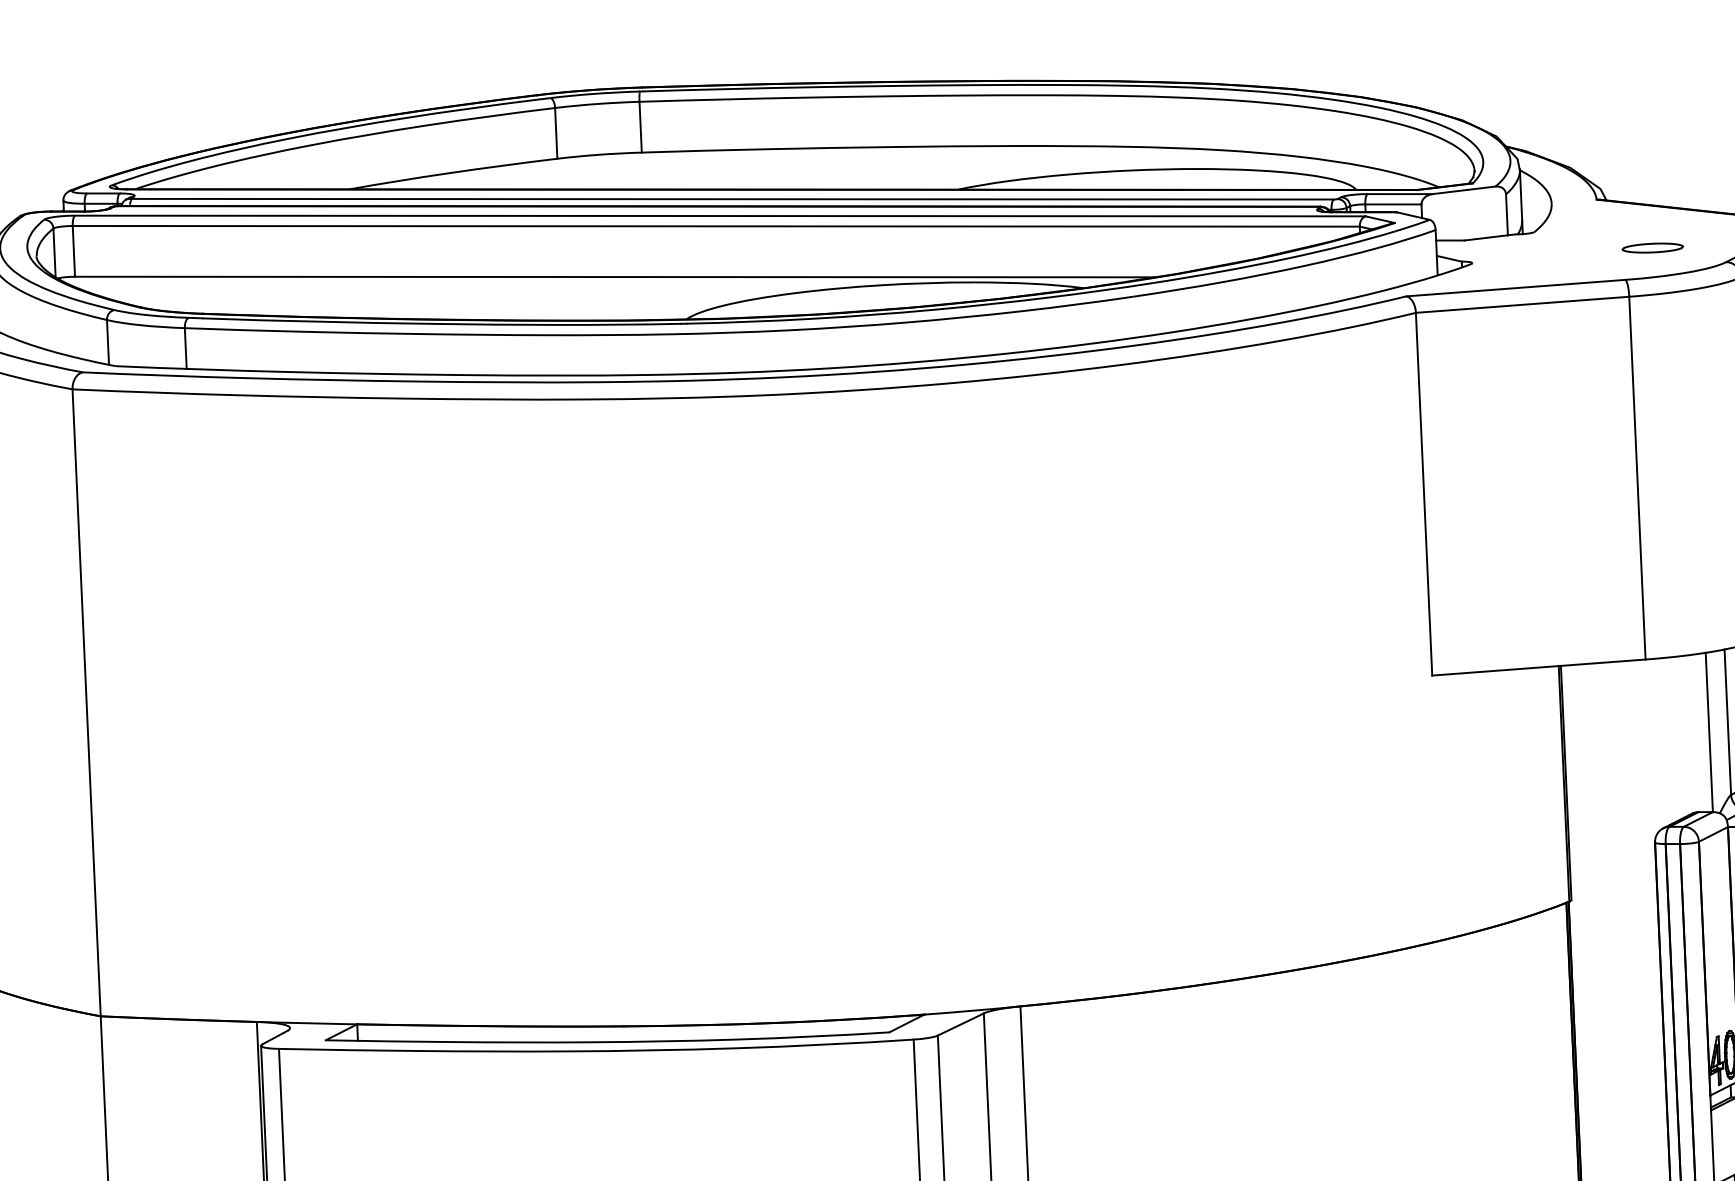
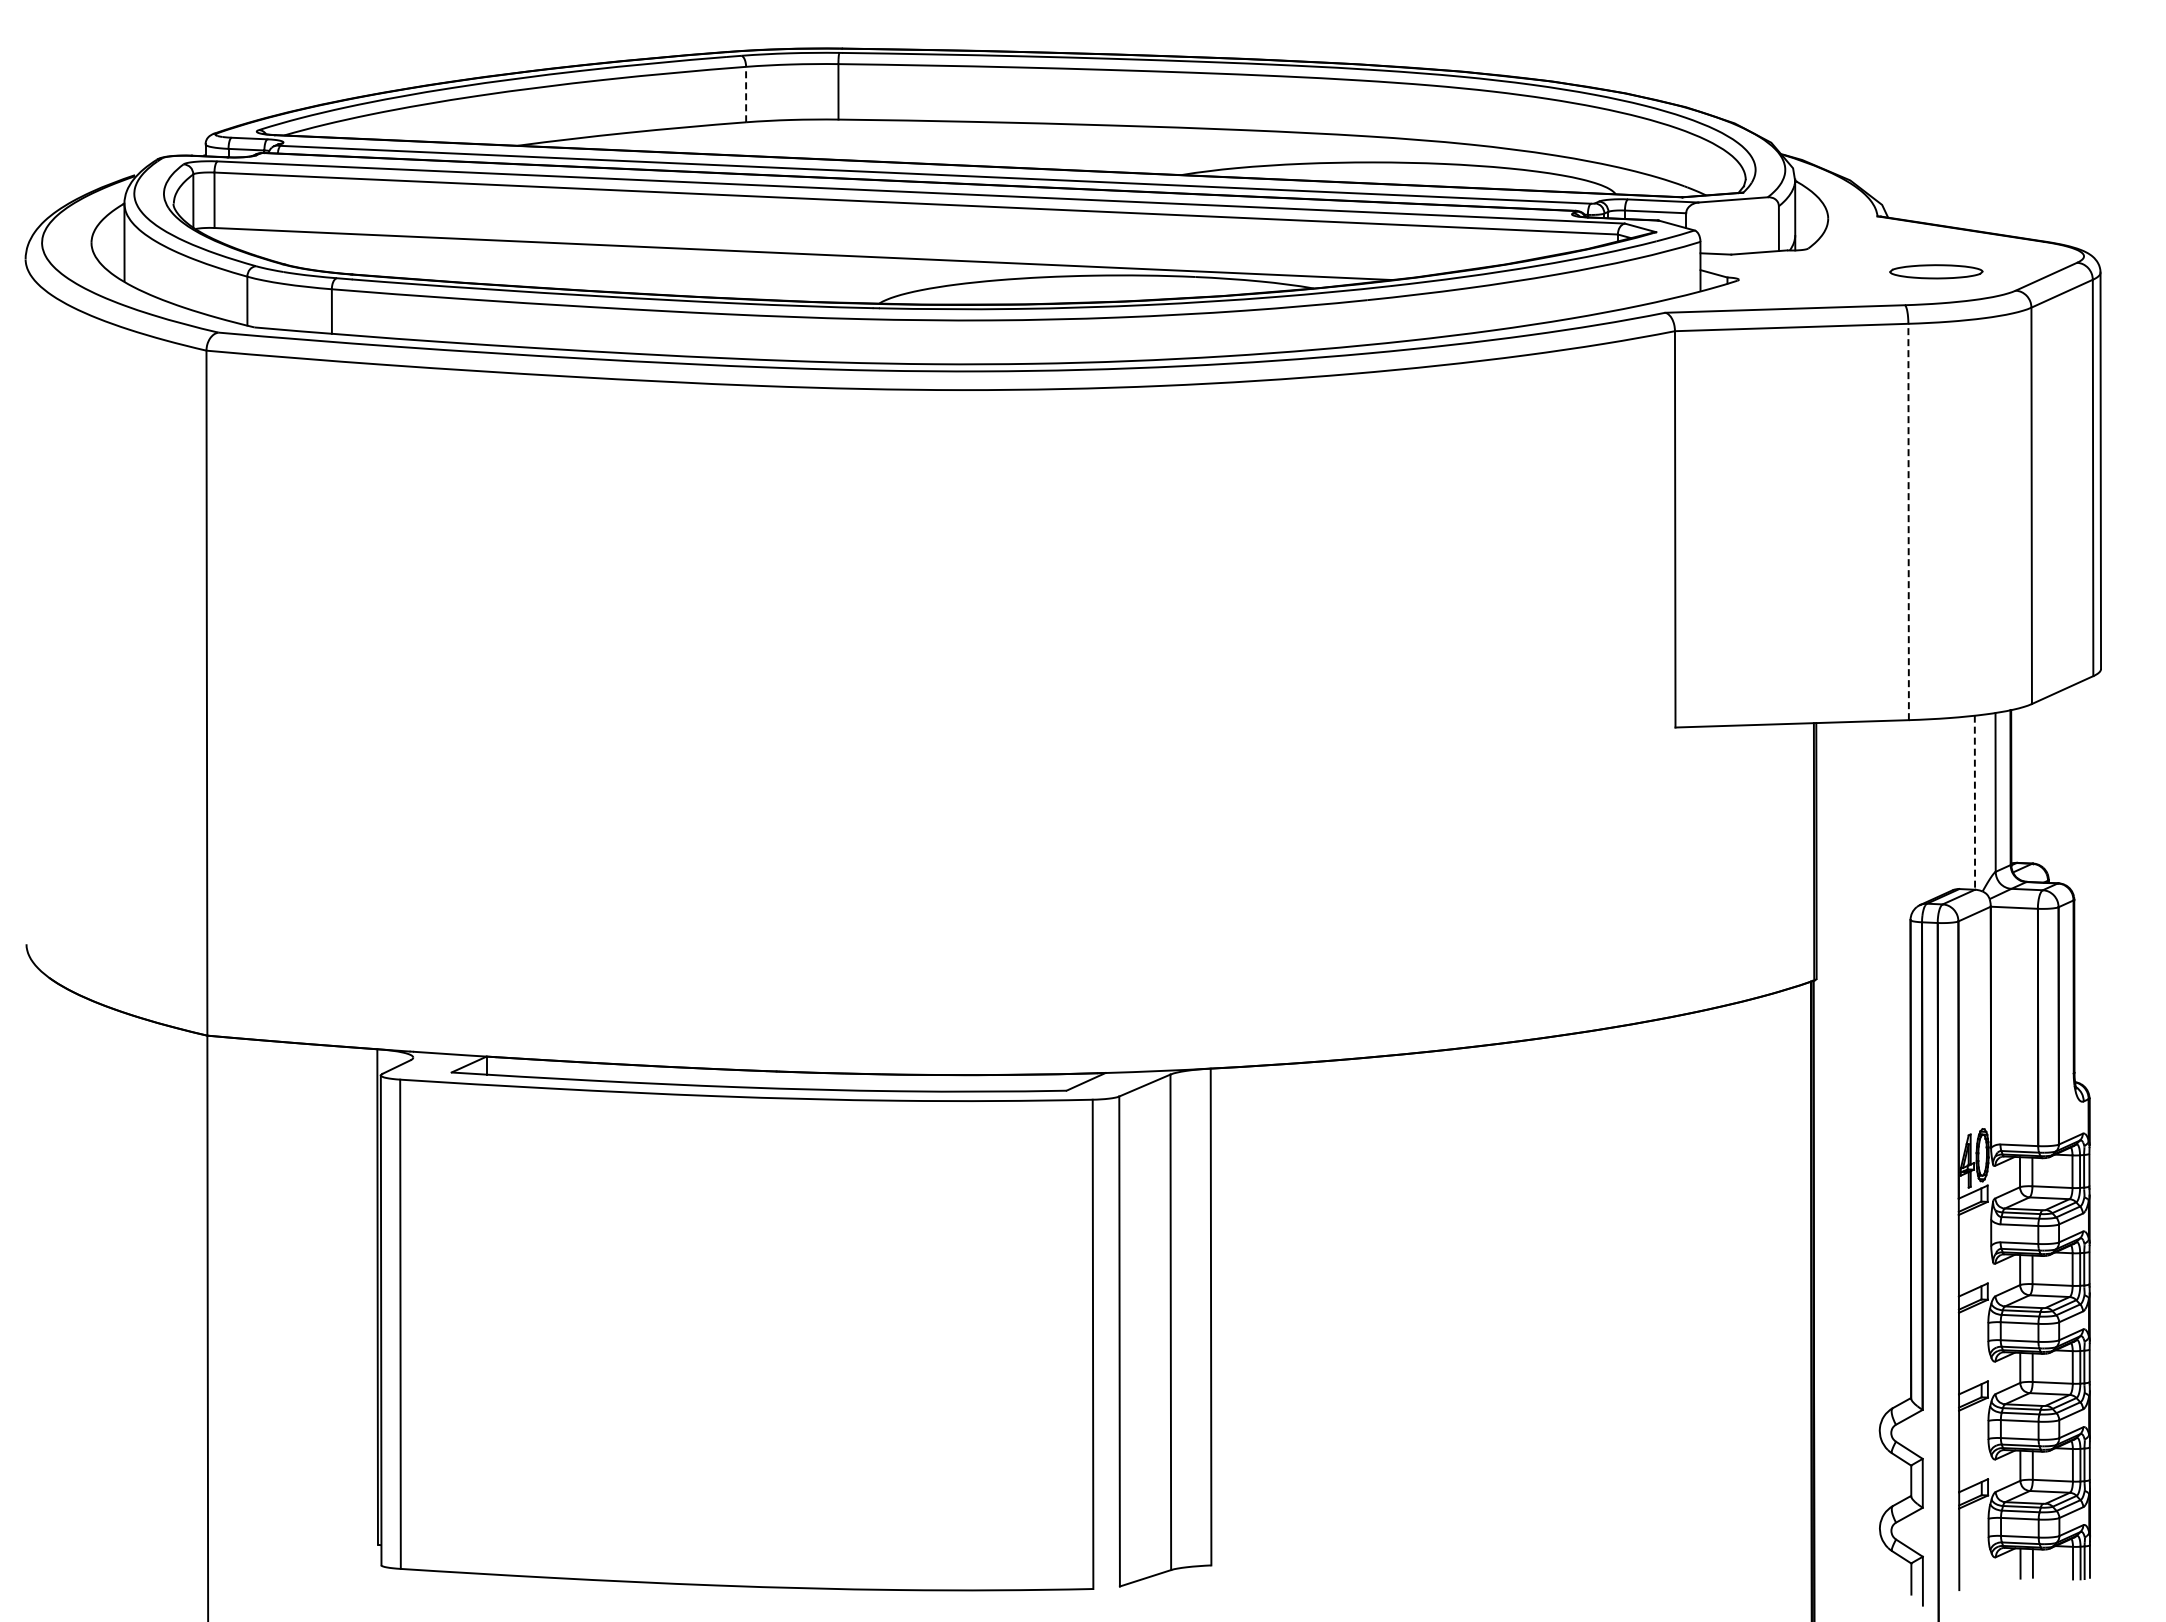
line: (556, 133) -> (746, 94), solid -> dashed
part: (1652, 247) -> (1936, 271), size x1.4
line: (1637, 477) -> (1908, 521), solid -> dashed
line: (1708, 733) -> (1974, 803), solid -> dashed

